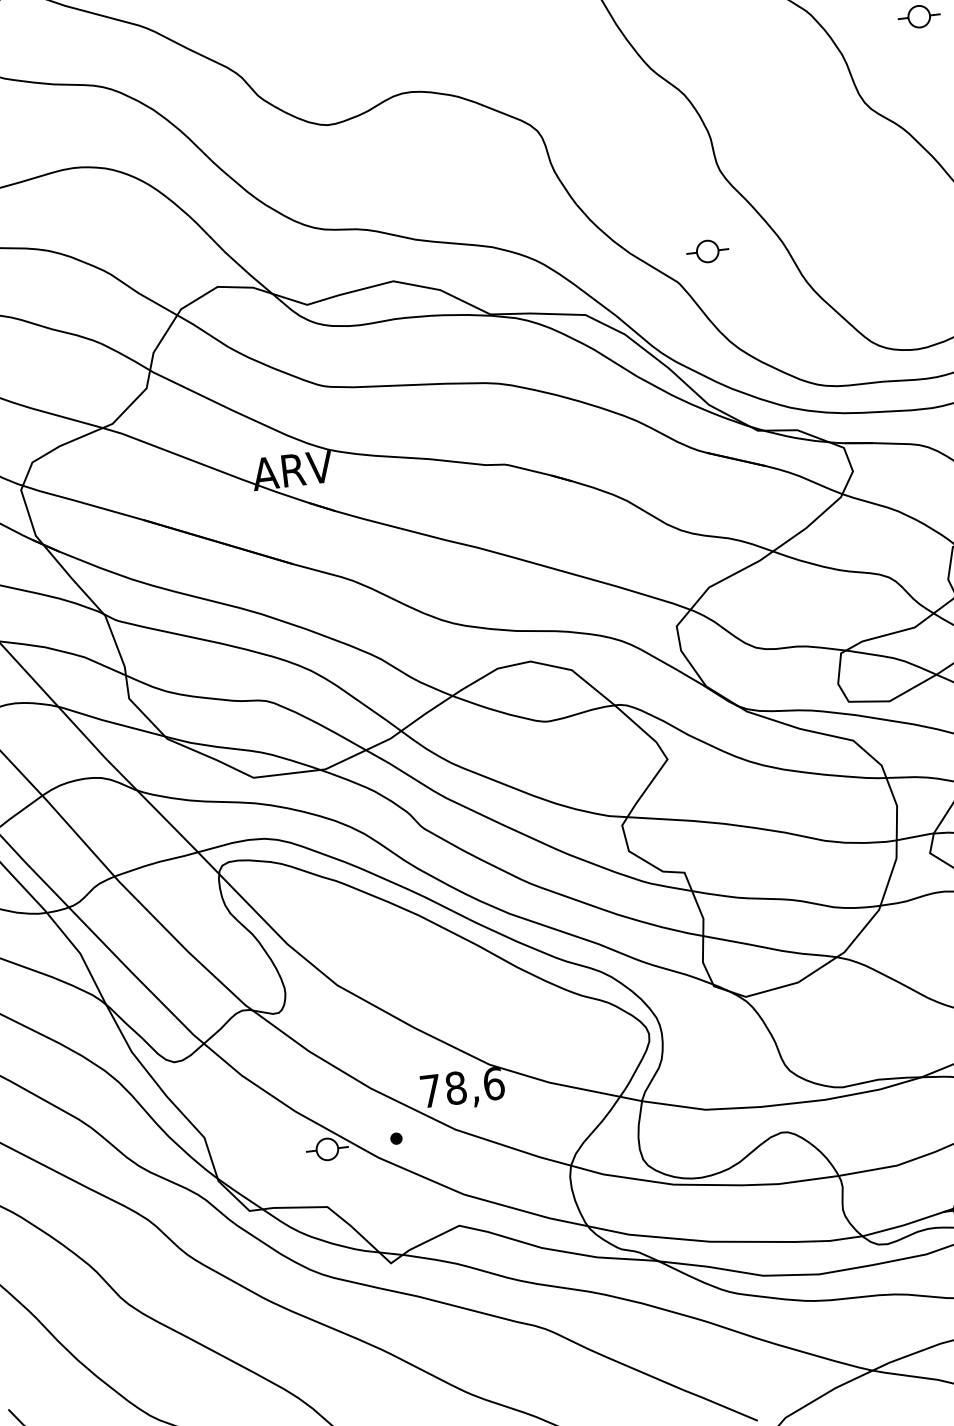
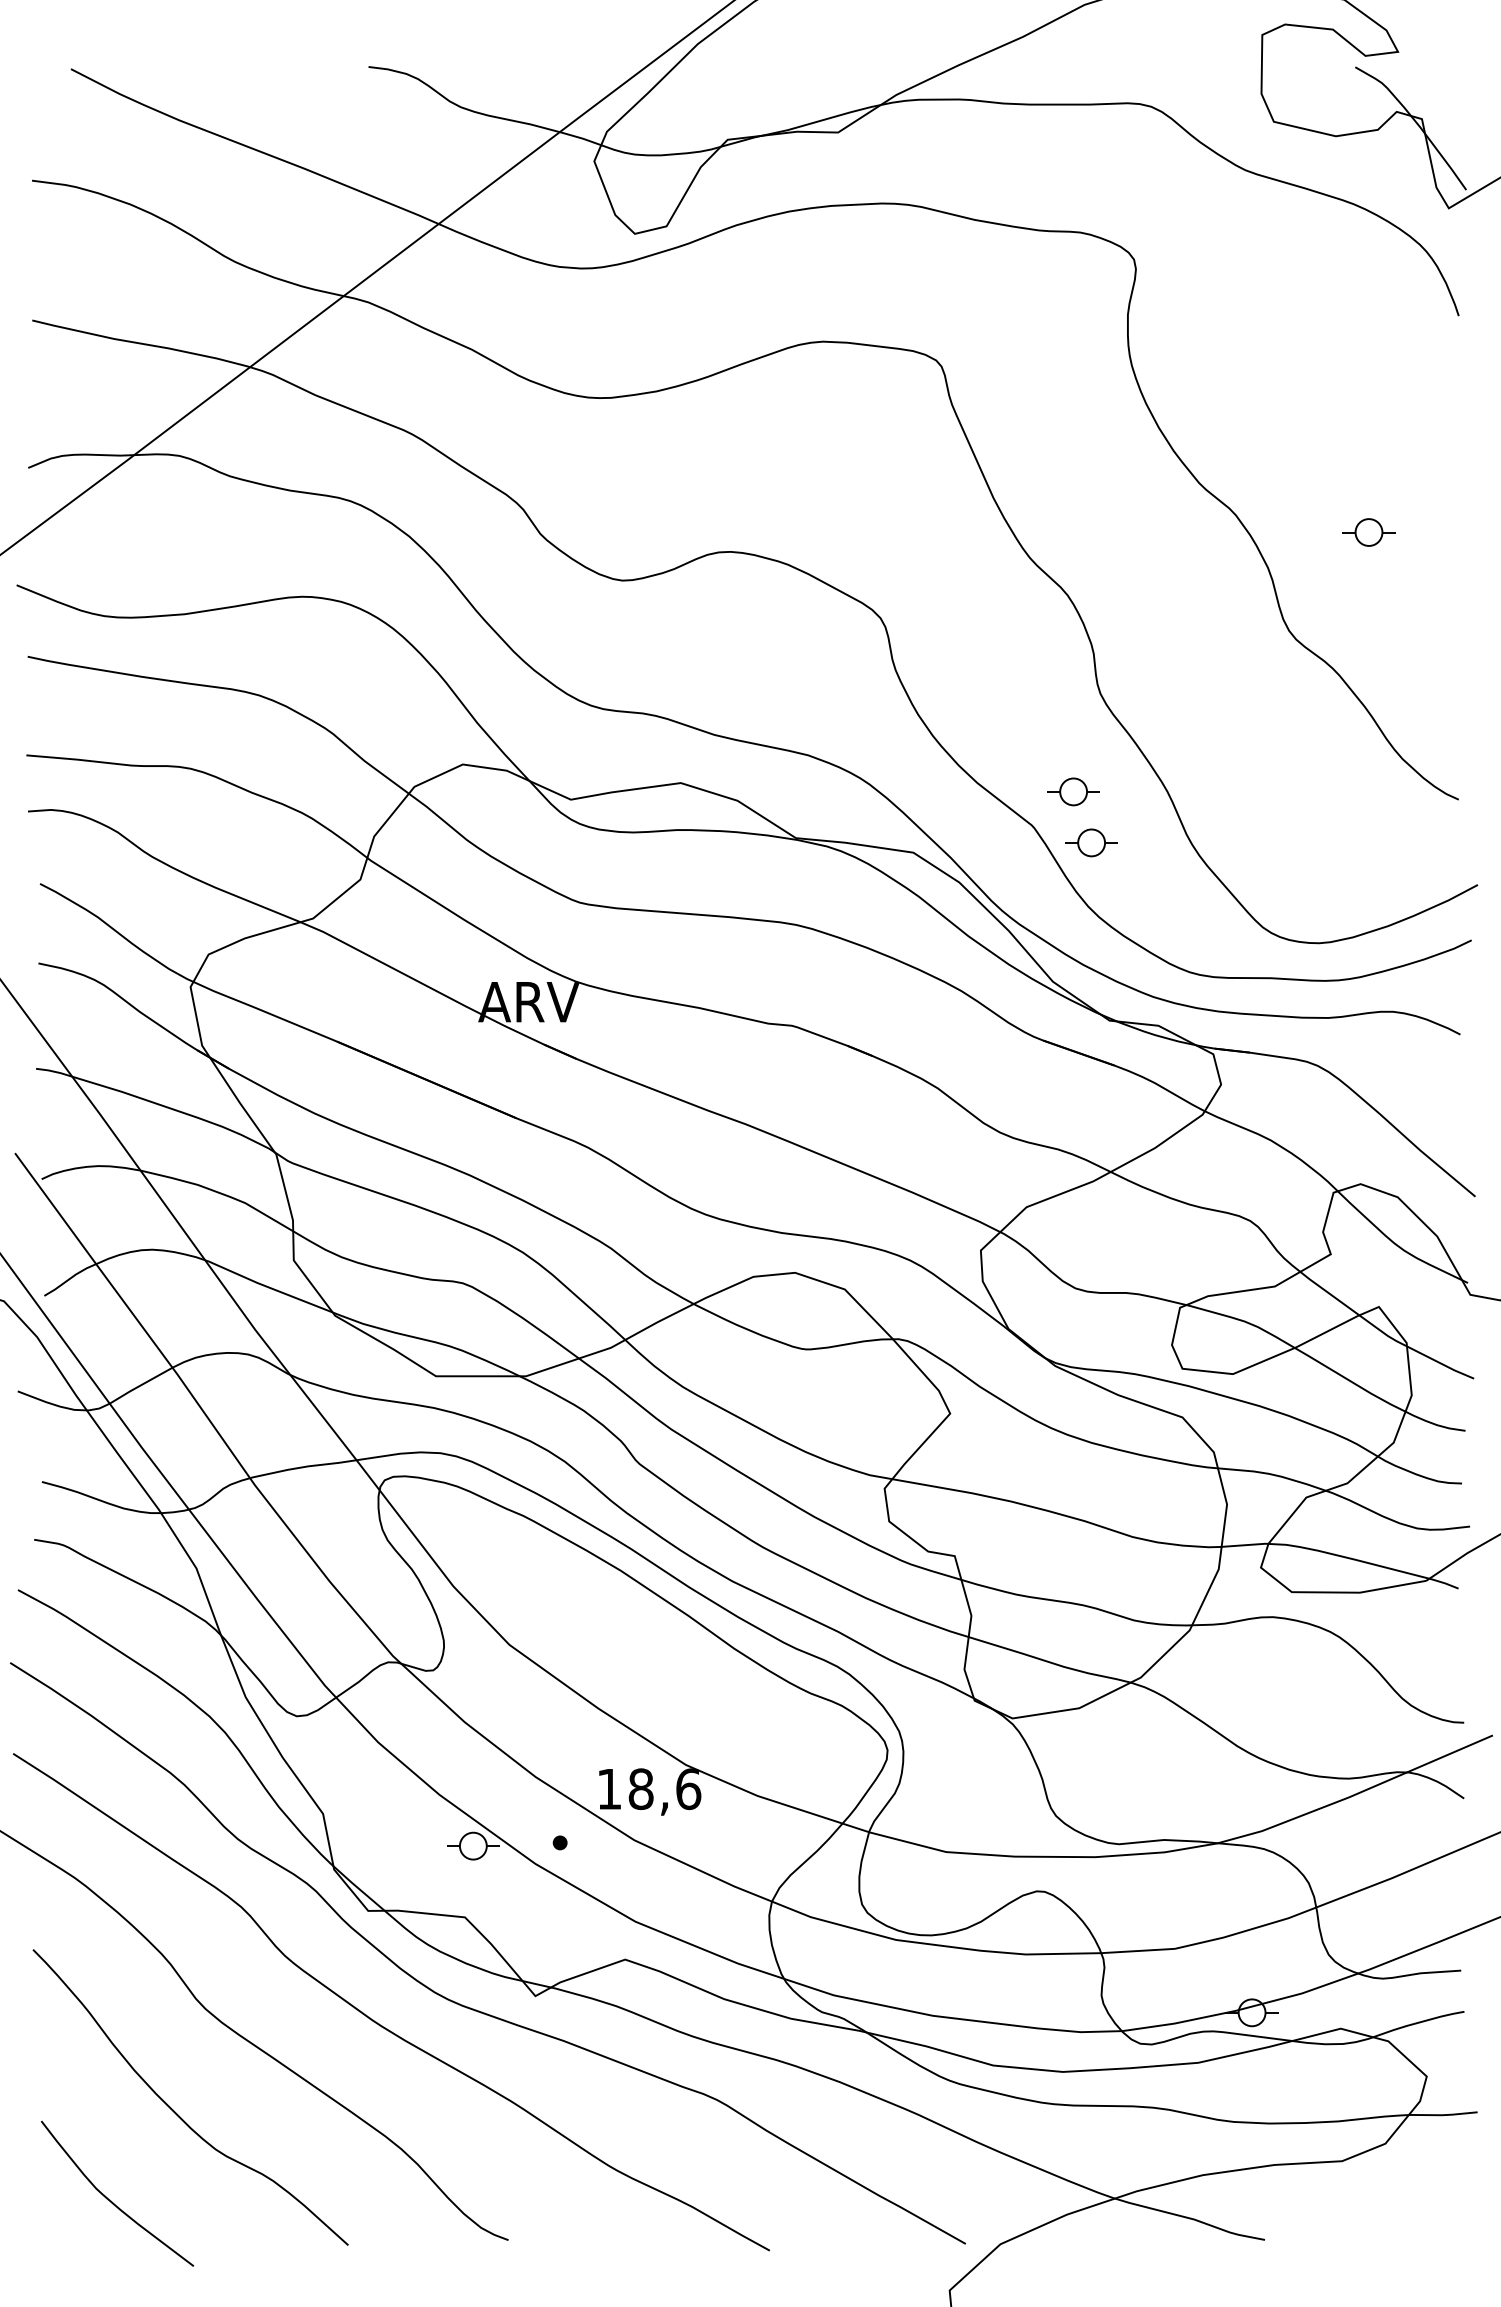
part: (726, 290) -> (1091, 842), added
text: (430, 1091) -> (609, 1789), 78,6 -> 18,6

